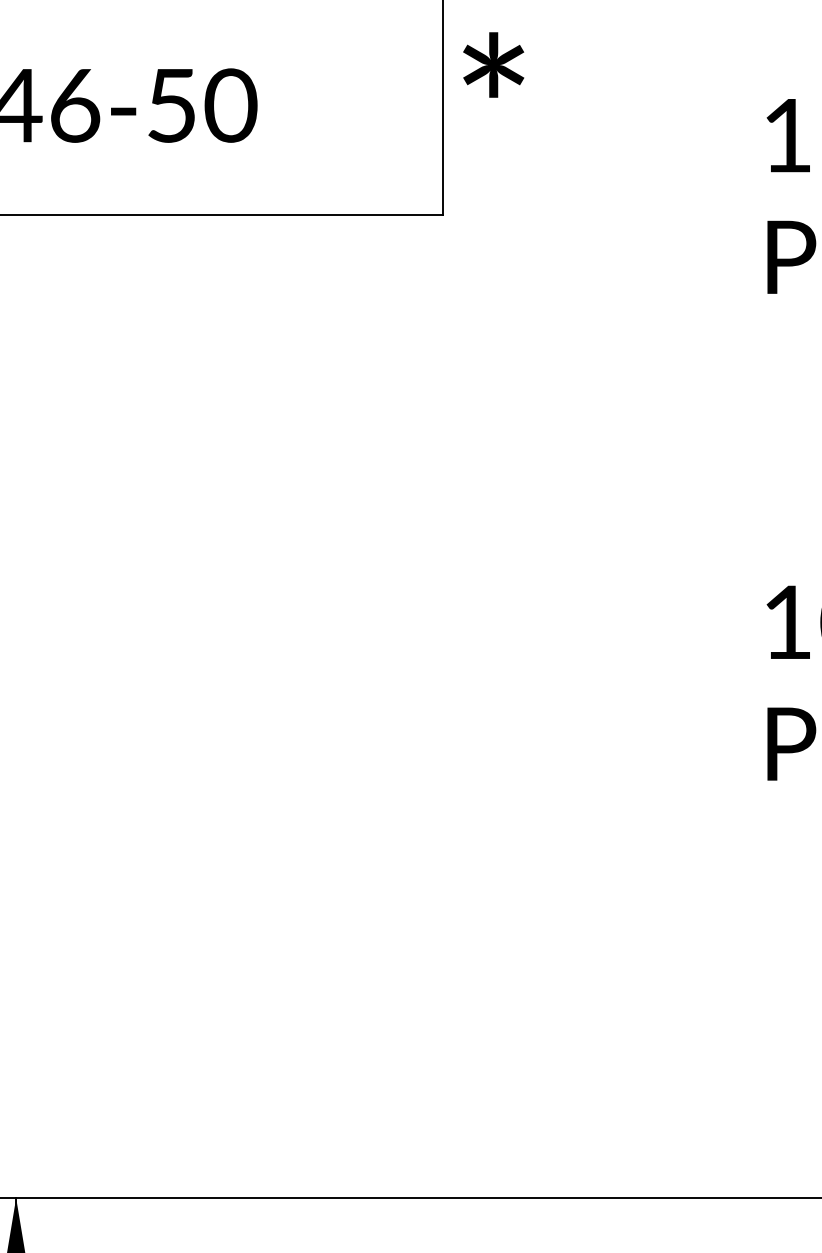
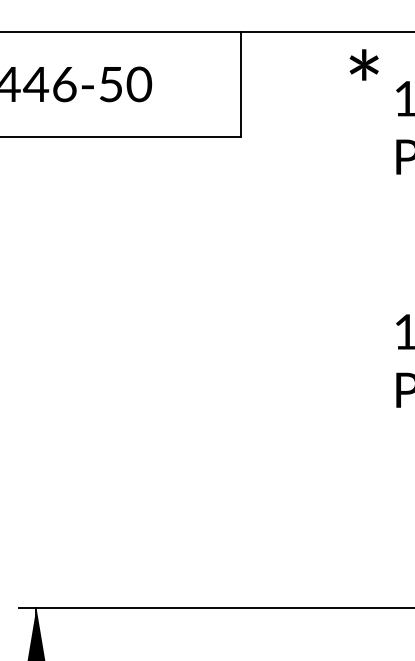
text: (492, 64) -> (363, 64), moved

